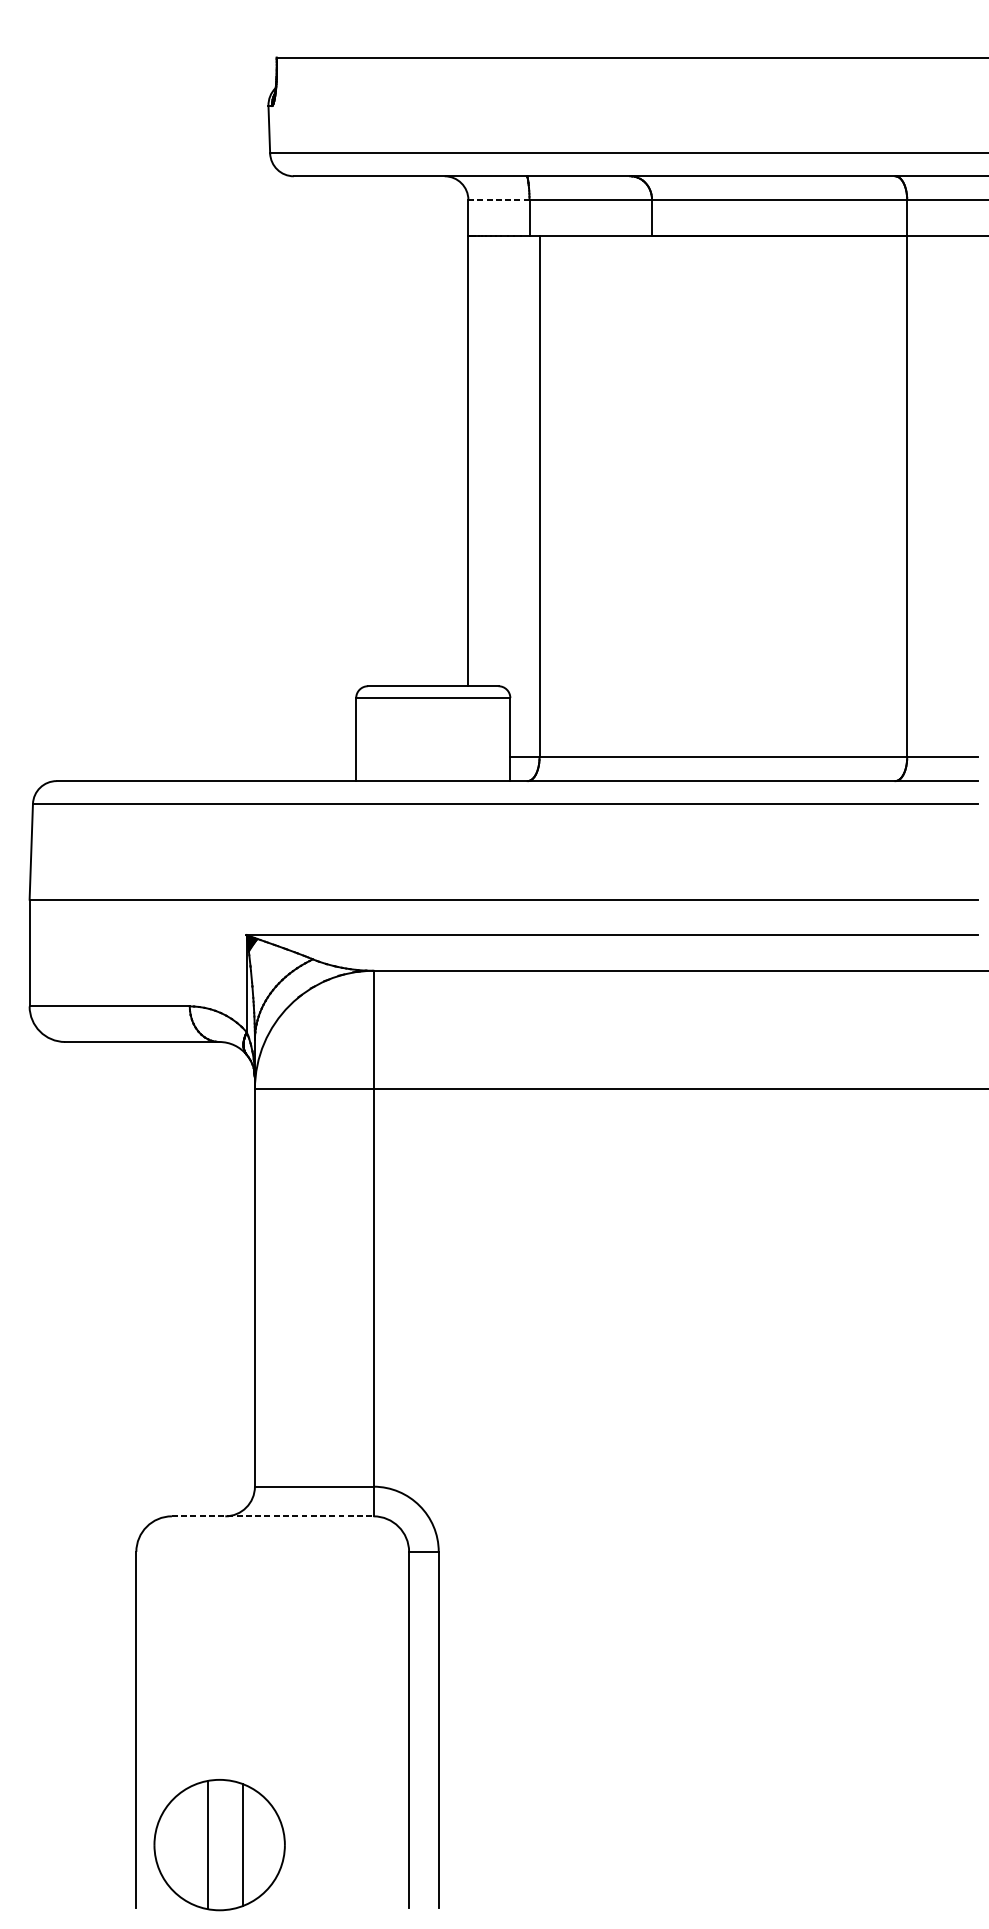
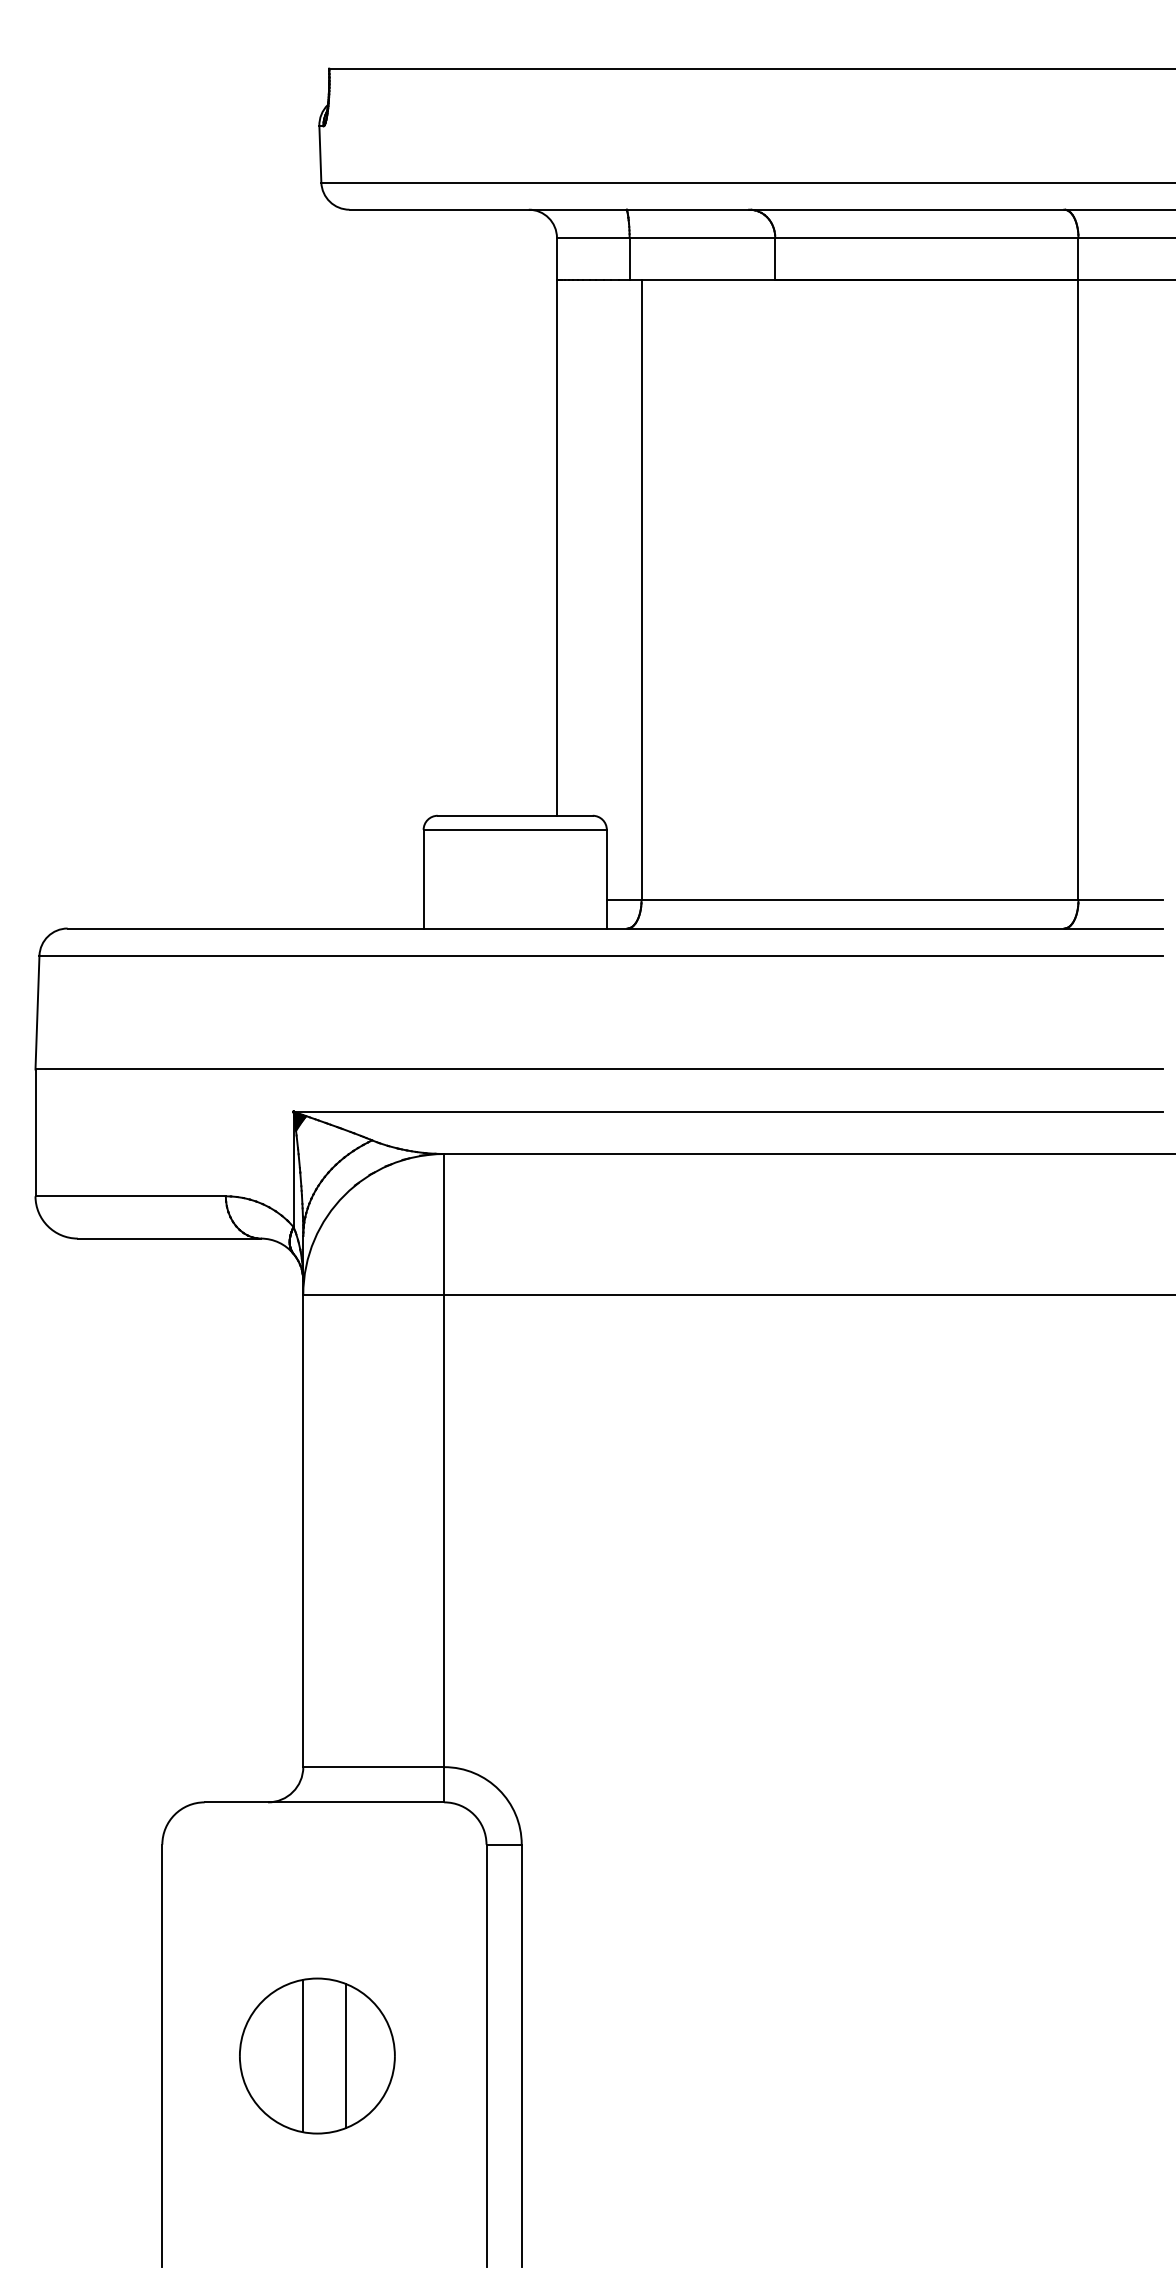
line: (498, 199) -> (592, 237), dashed -> solid
line: (272, 1516) -> (324, 1802), dashed -> solid
part: (219, 1844) -> (317, 2055), moved

